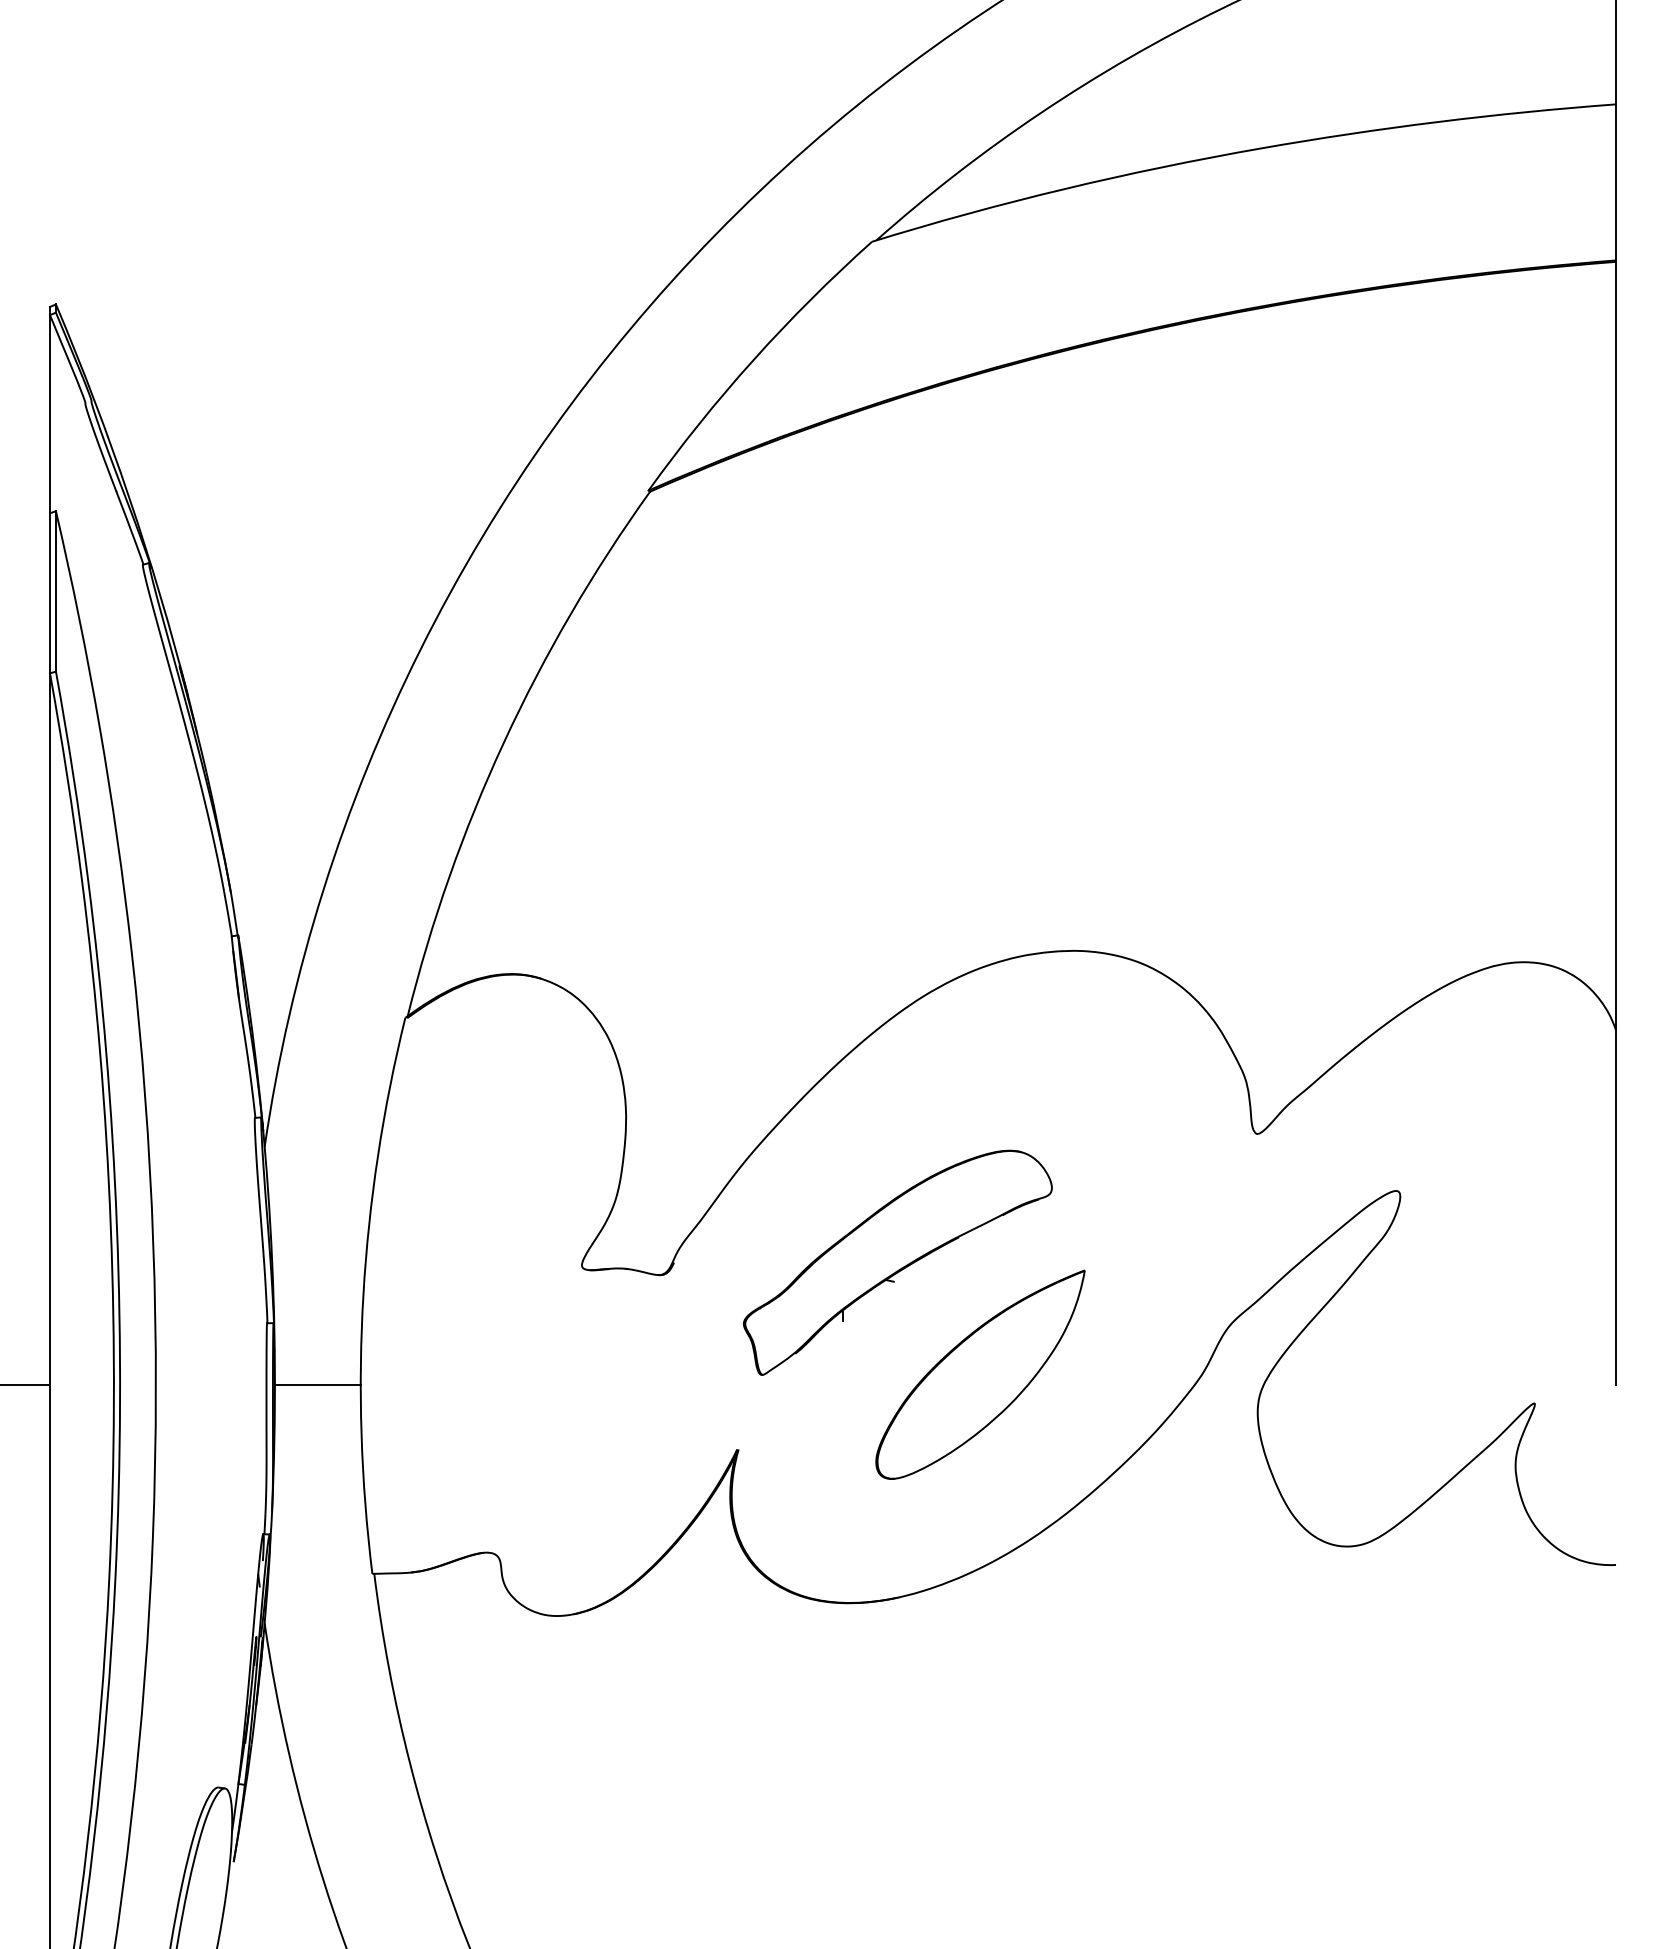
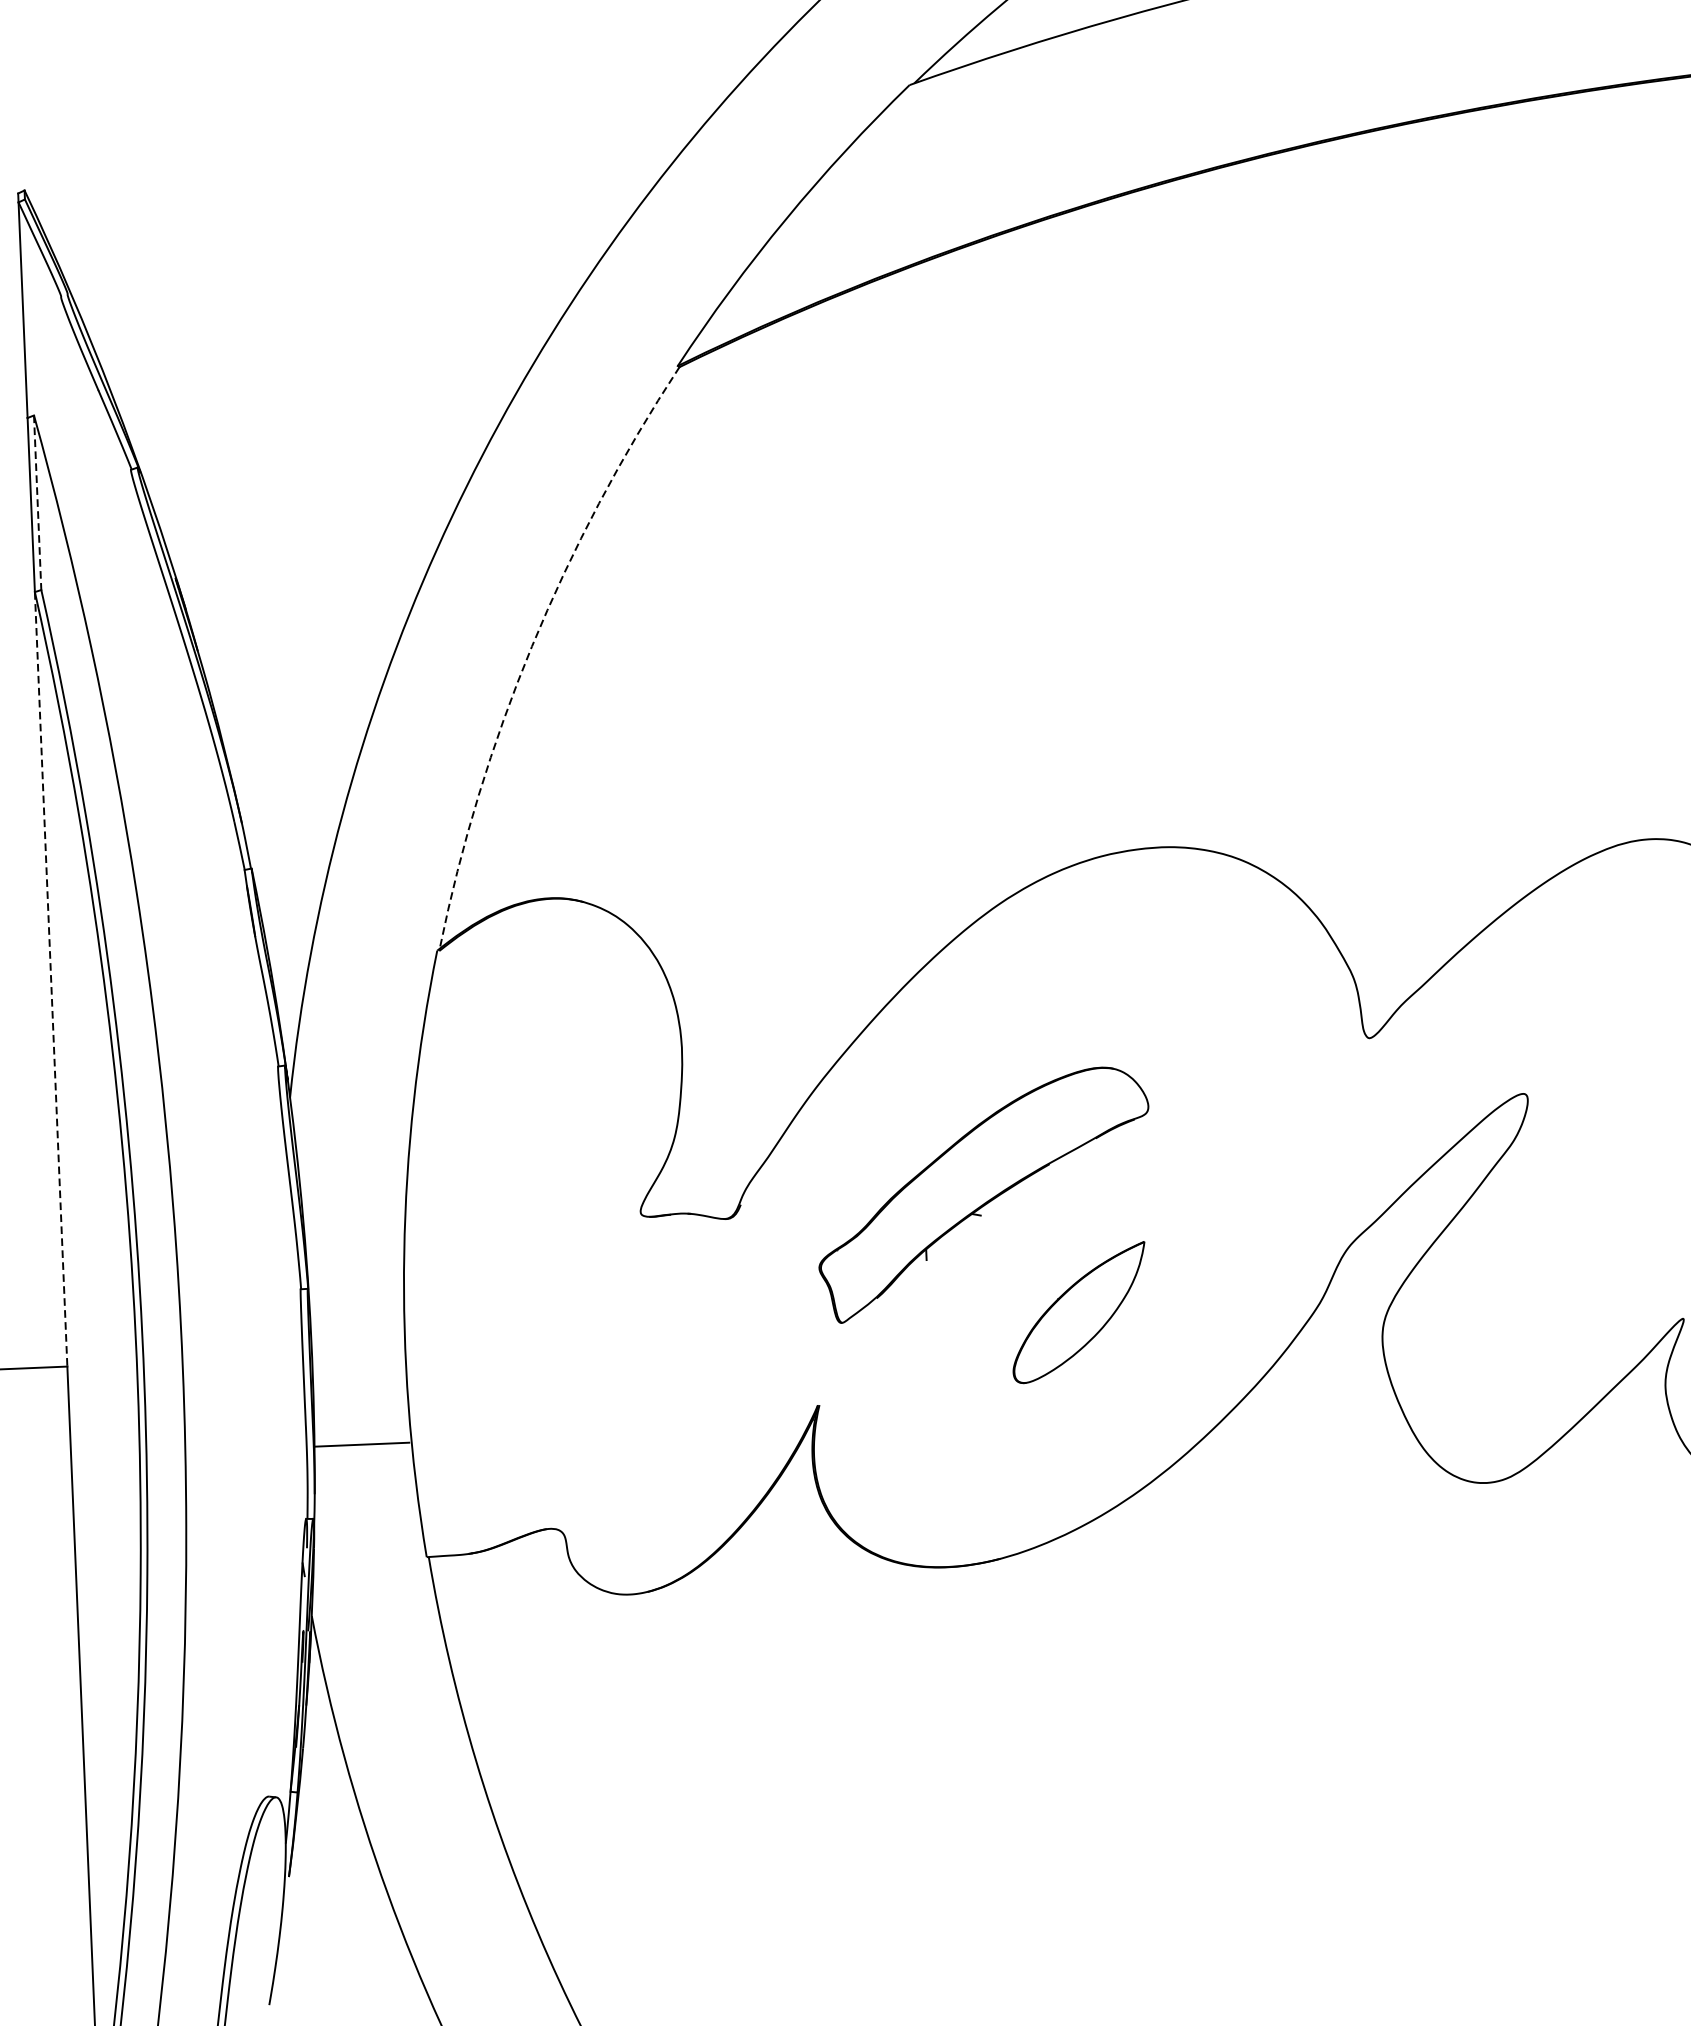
line: (55, 591) -> (37, 502), solid -> dashed
arc: (504, 742) -> (532, 646), solid -> dashed
line: (49, 1029) -> (50, 979), solid -> dashed
part: (980, 1374) -> (1079, 1312), size x0.6
line: (317, 1385) -> (362, 1445), moved

